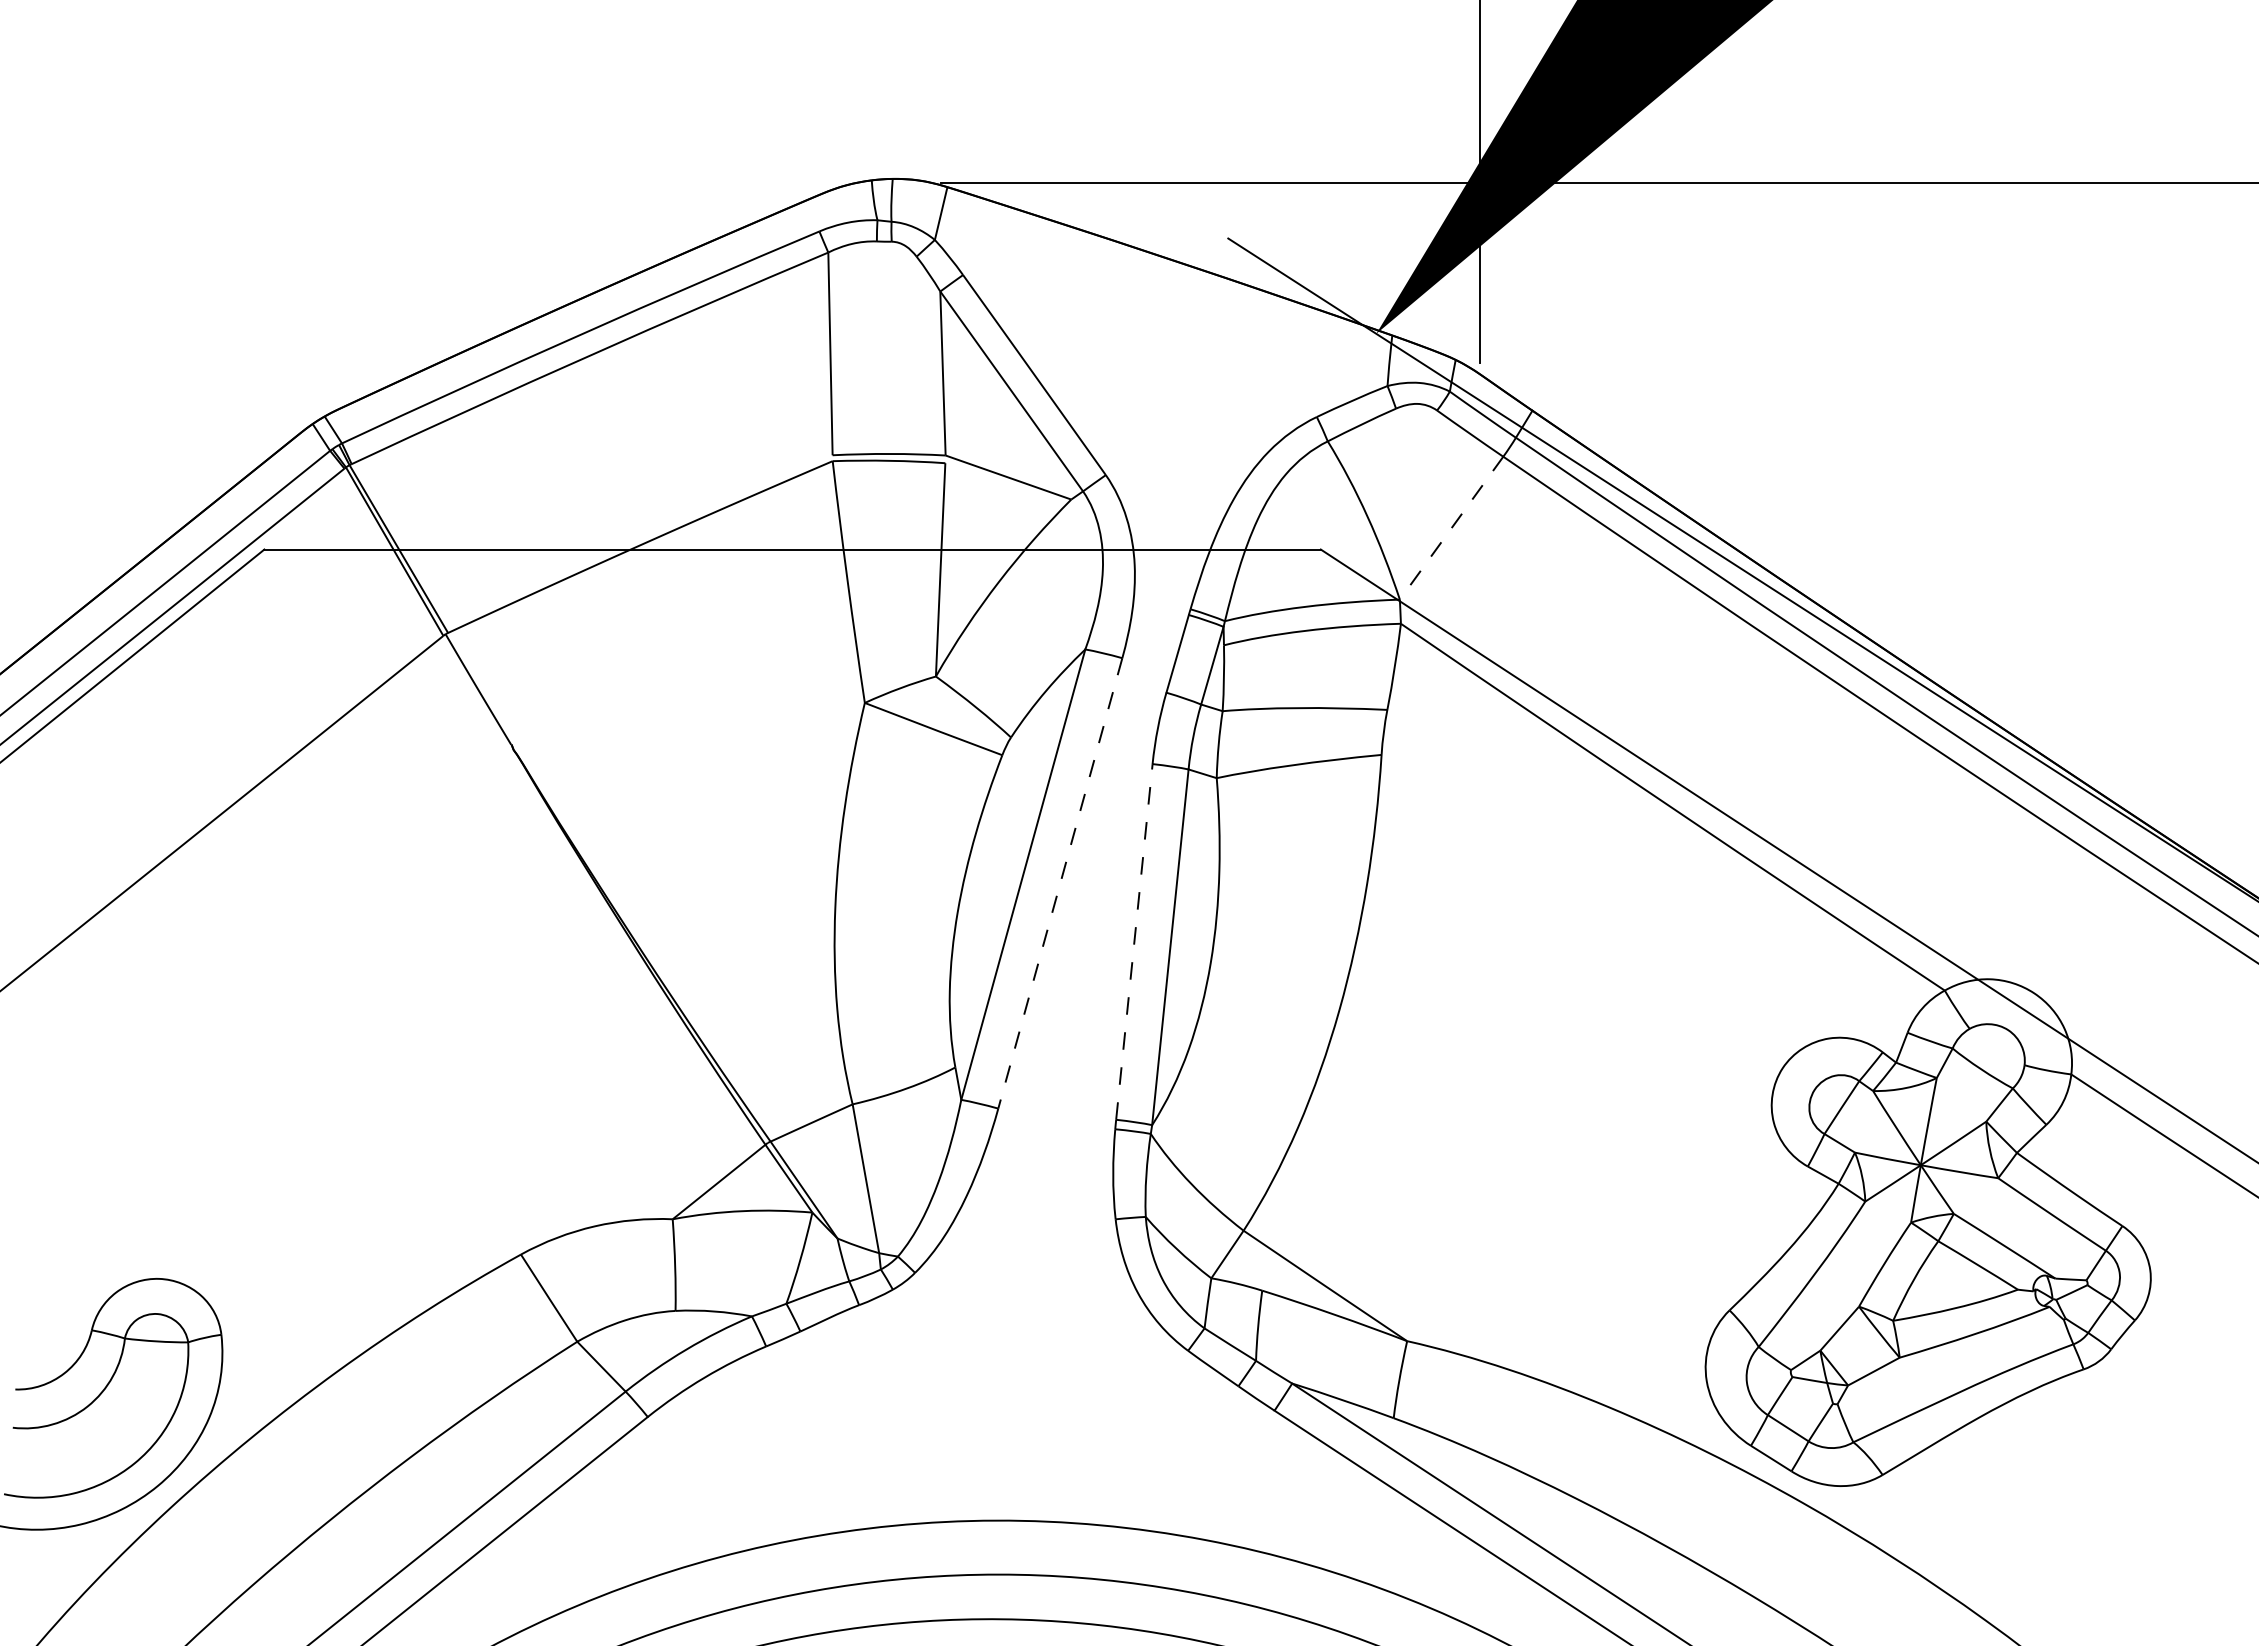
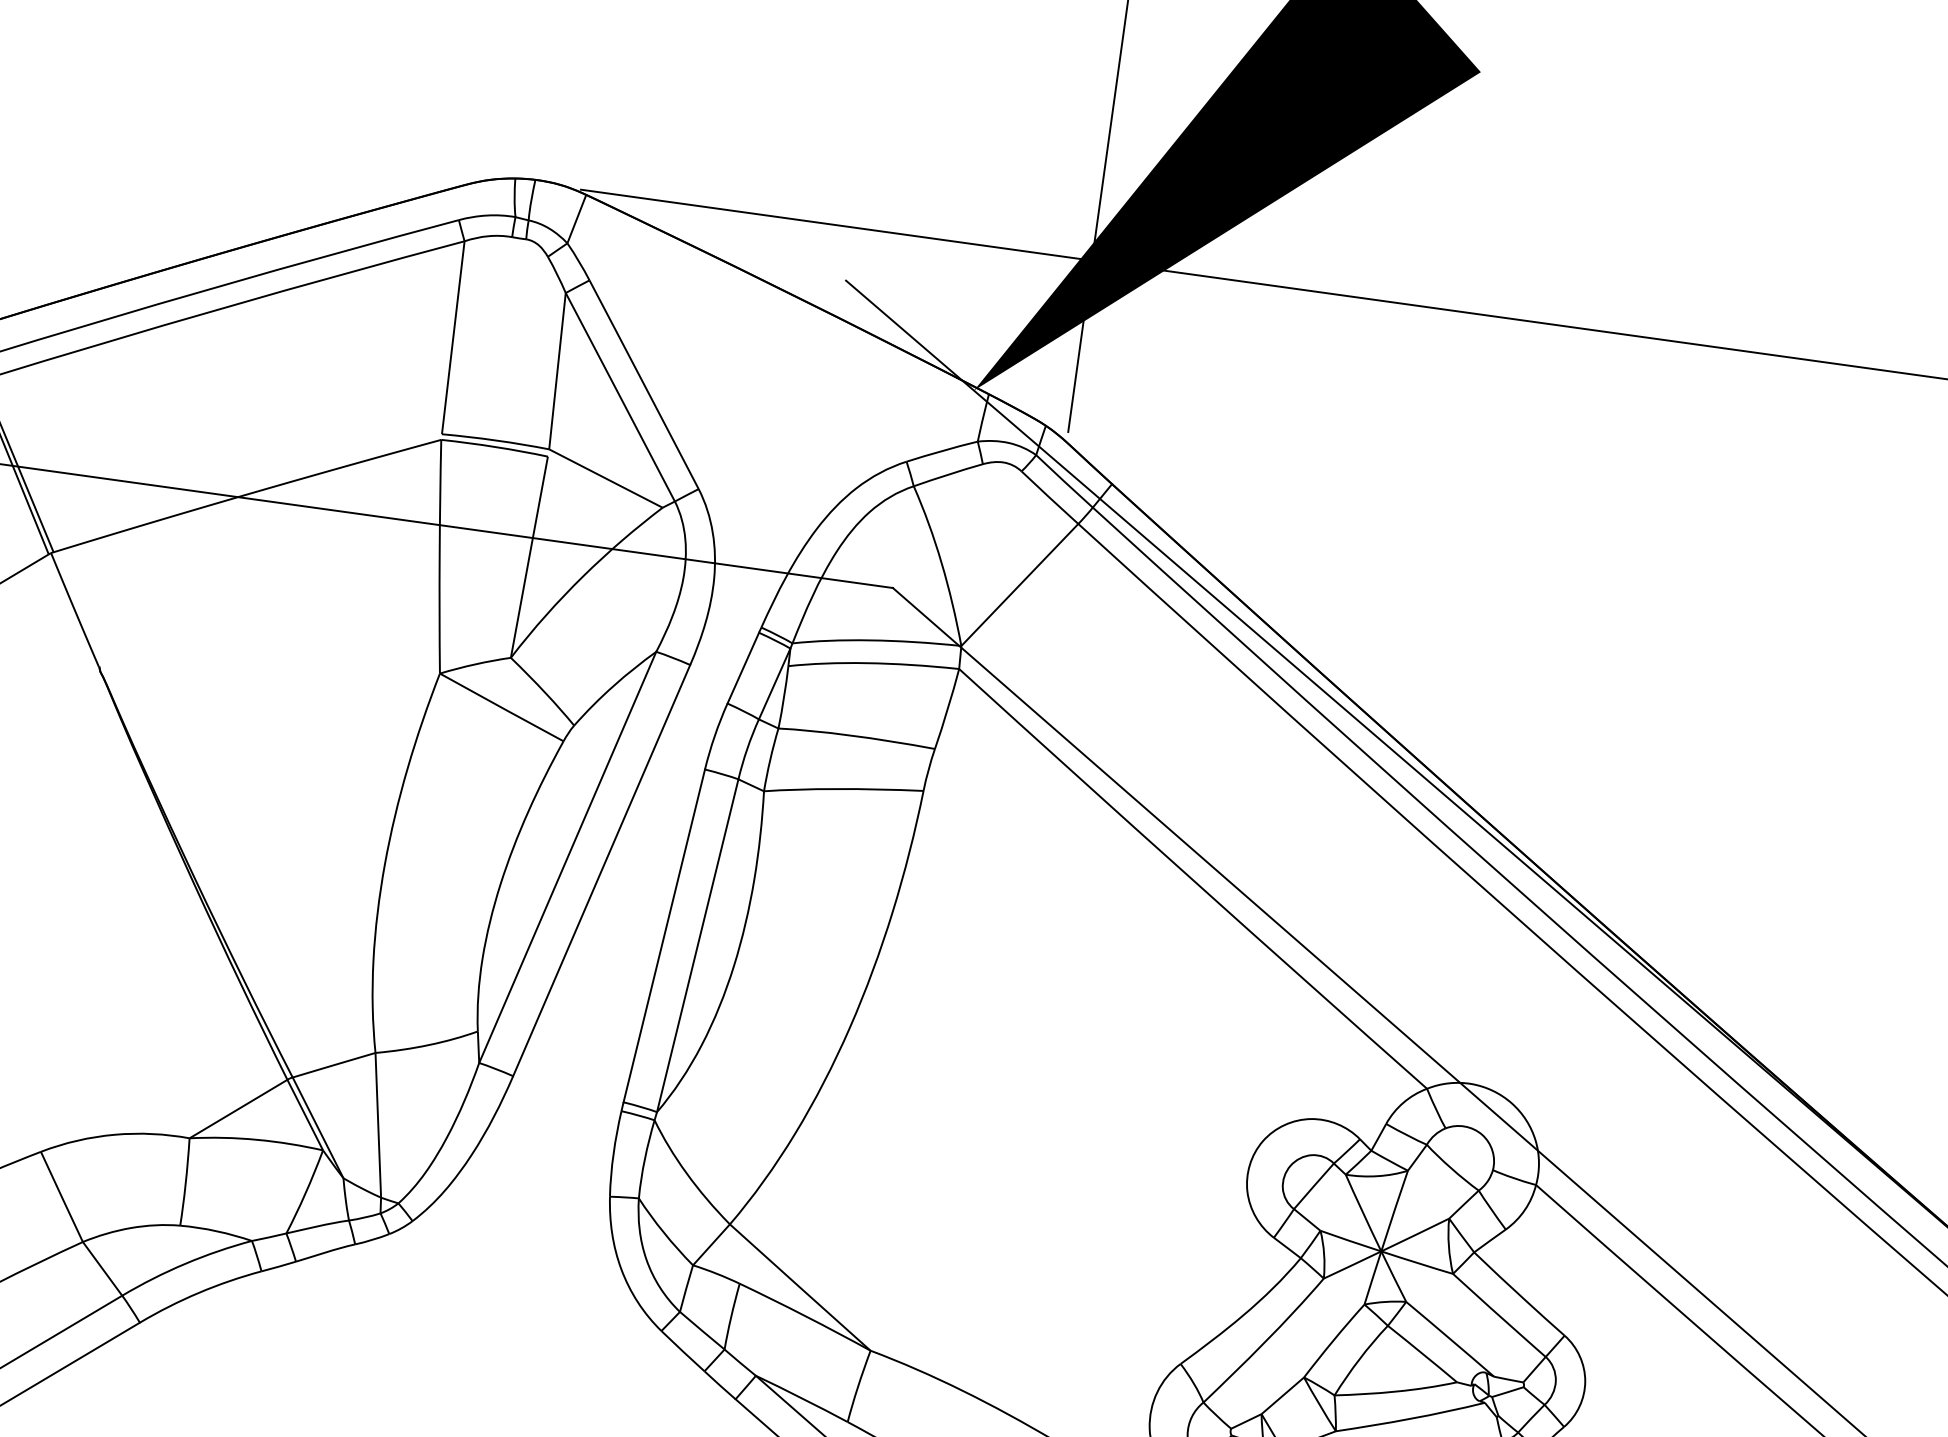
line: (1451, 528) -> (1019, 585), dashed -> solid
line: (1060, 883) -> (601, 870), dashed -> solid
line: (1134, 941) -> (664, 935), dashed -> solid

